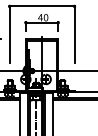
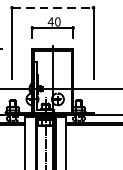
line: (42, 6) -> (53, 7), solid -> dashed

